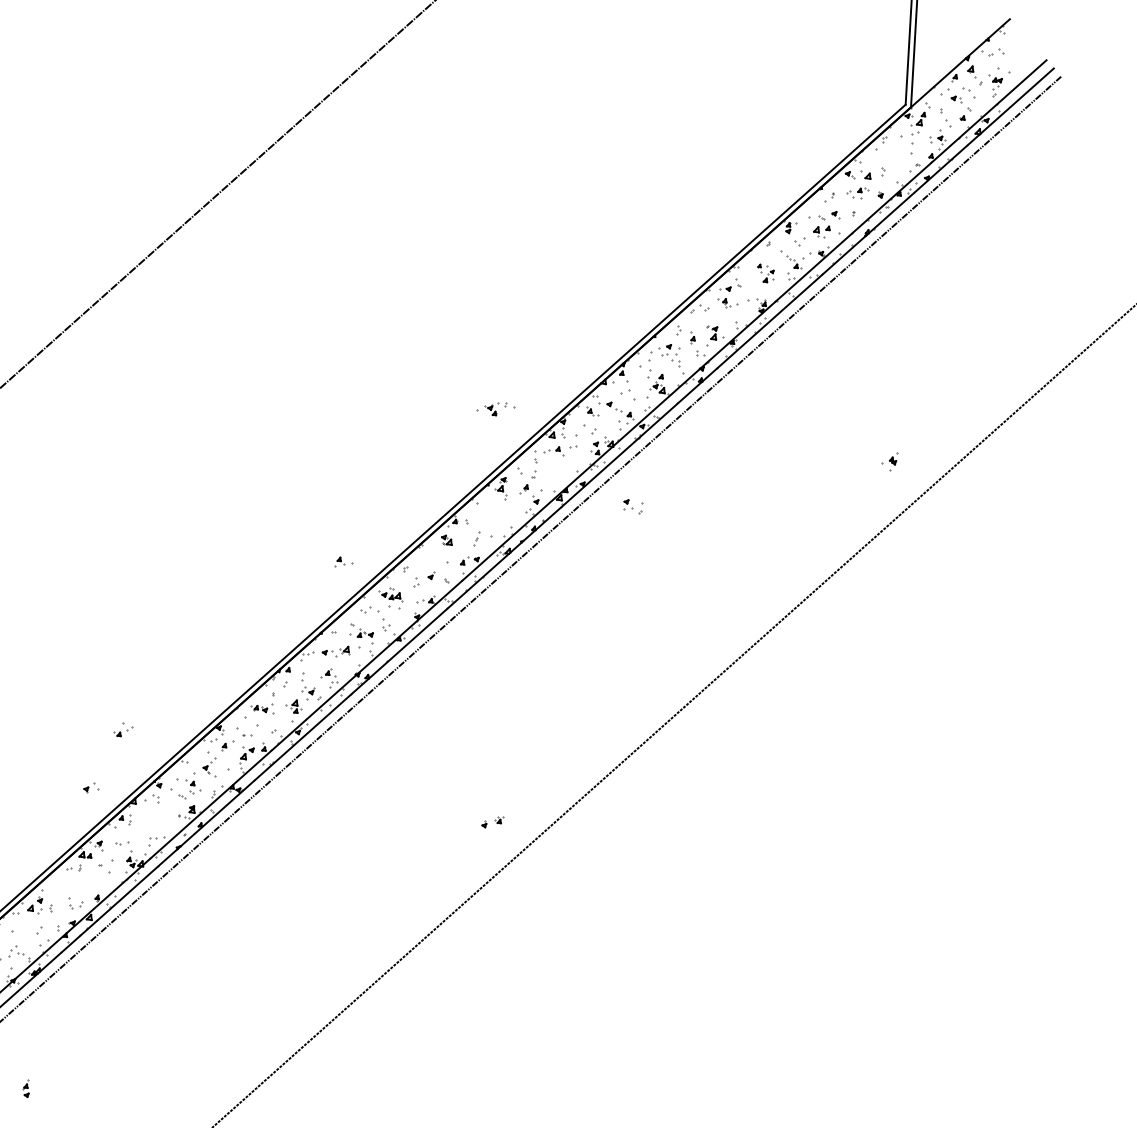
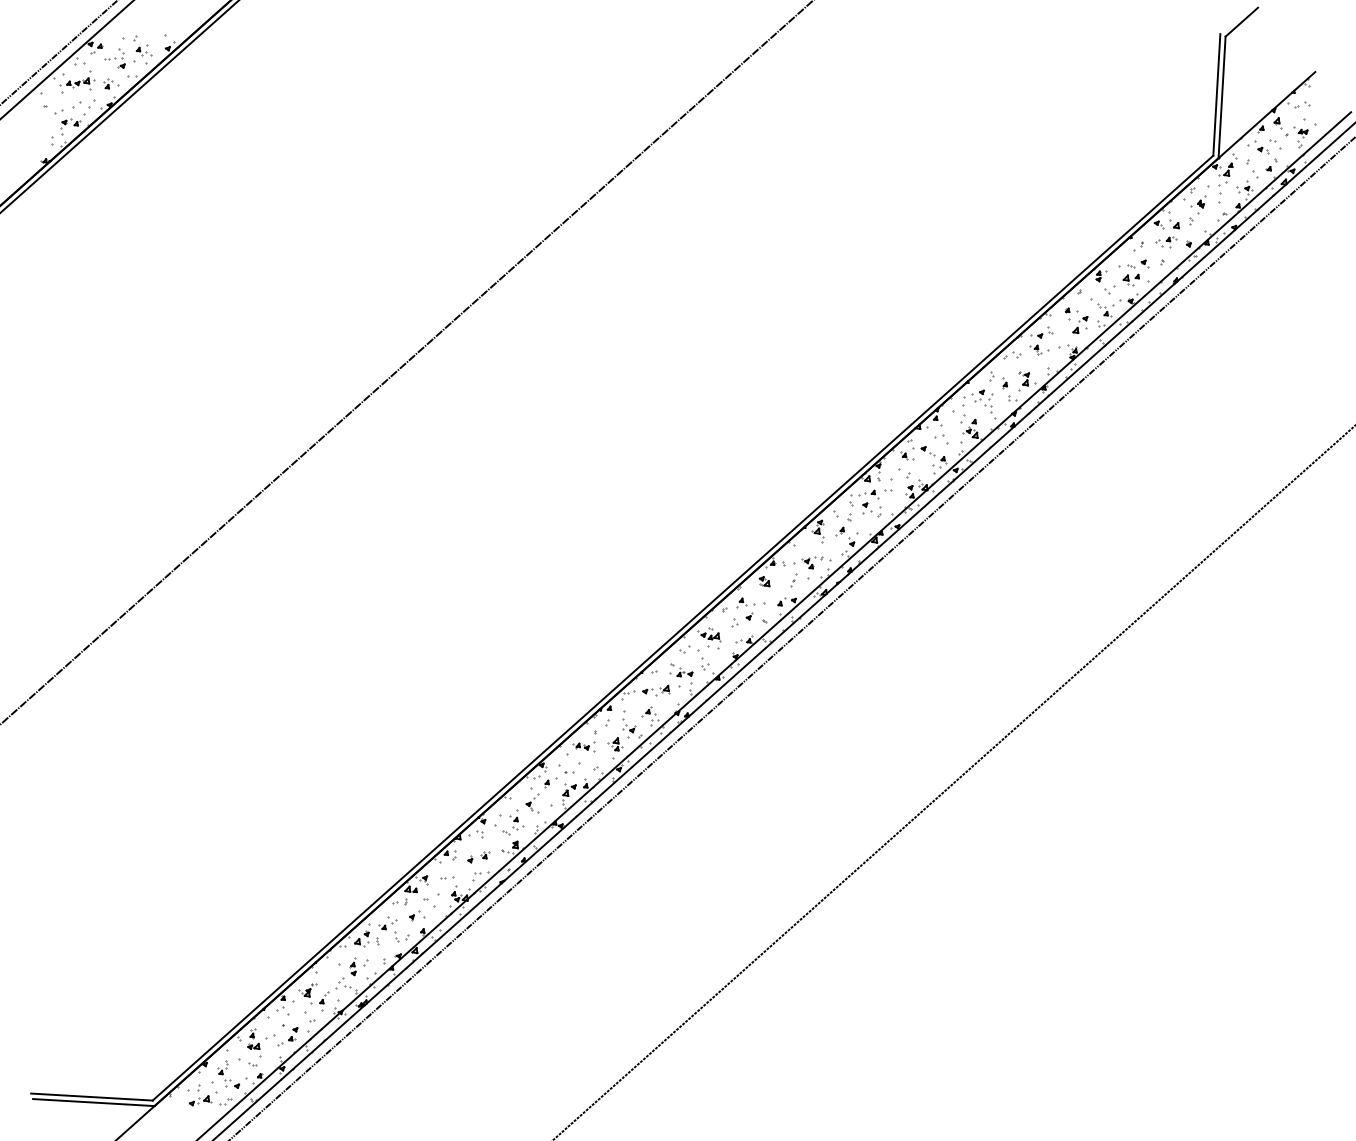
part: (765, 273) -> (1076, 320), size x1.43
part: (495, 409) -> (812, 562), moved
part: (890, 461) -> (1198, 204), moved
part: (632, 506) -> (871, 509), moved
part: (343, 561) -> (745, 602), moved
part: (122, 730) -> (387, 923), moved
part: (91, 787) -> (417, 915), moved
part: (492, 822) -> (478, 857), moved
part: (25, 1088) -> (352, 966), moved

